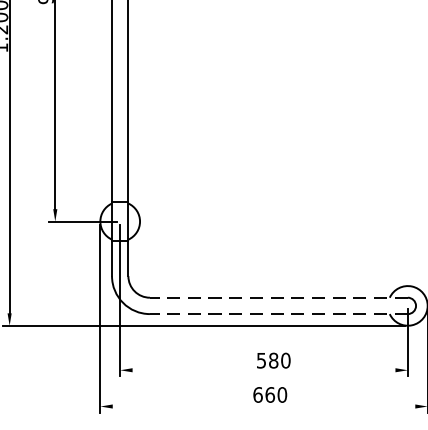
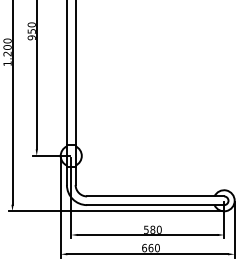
line: (278, 297) -> (155, 196), dashed -> solid
line: (278, 314) -> (155, 205), dashed -> solid
line: (263, 371) -> (147, 235), added
line: (263, 406) -> (147, 254), added

